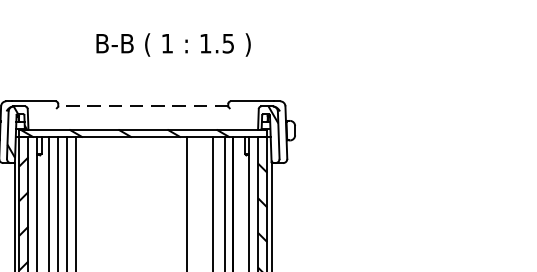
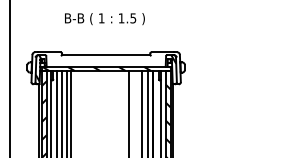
text: (172, 45) -> (104, 19), moved
line: (141, 105) -> (105, 54), dashed -> solid

